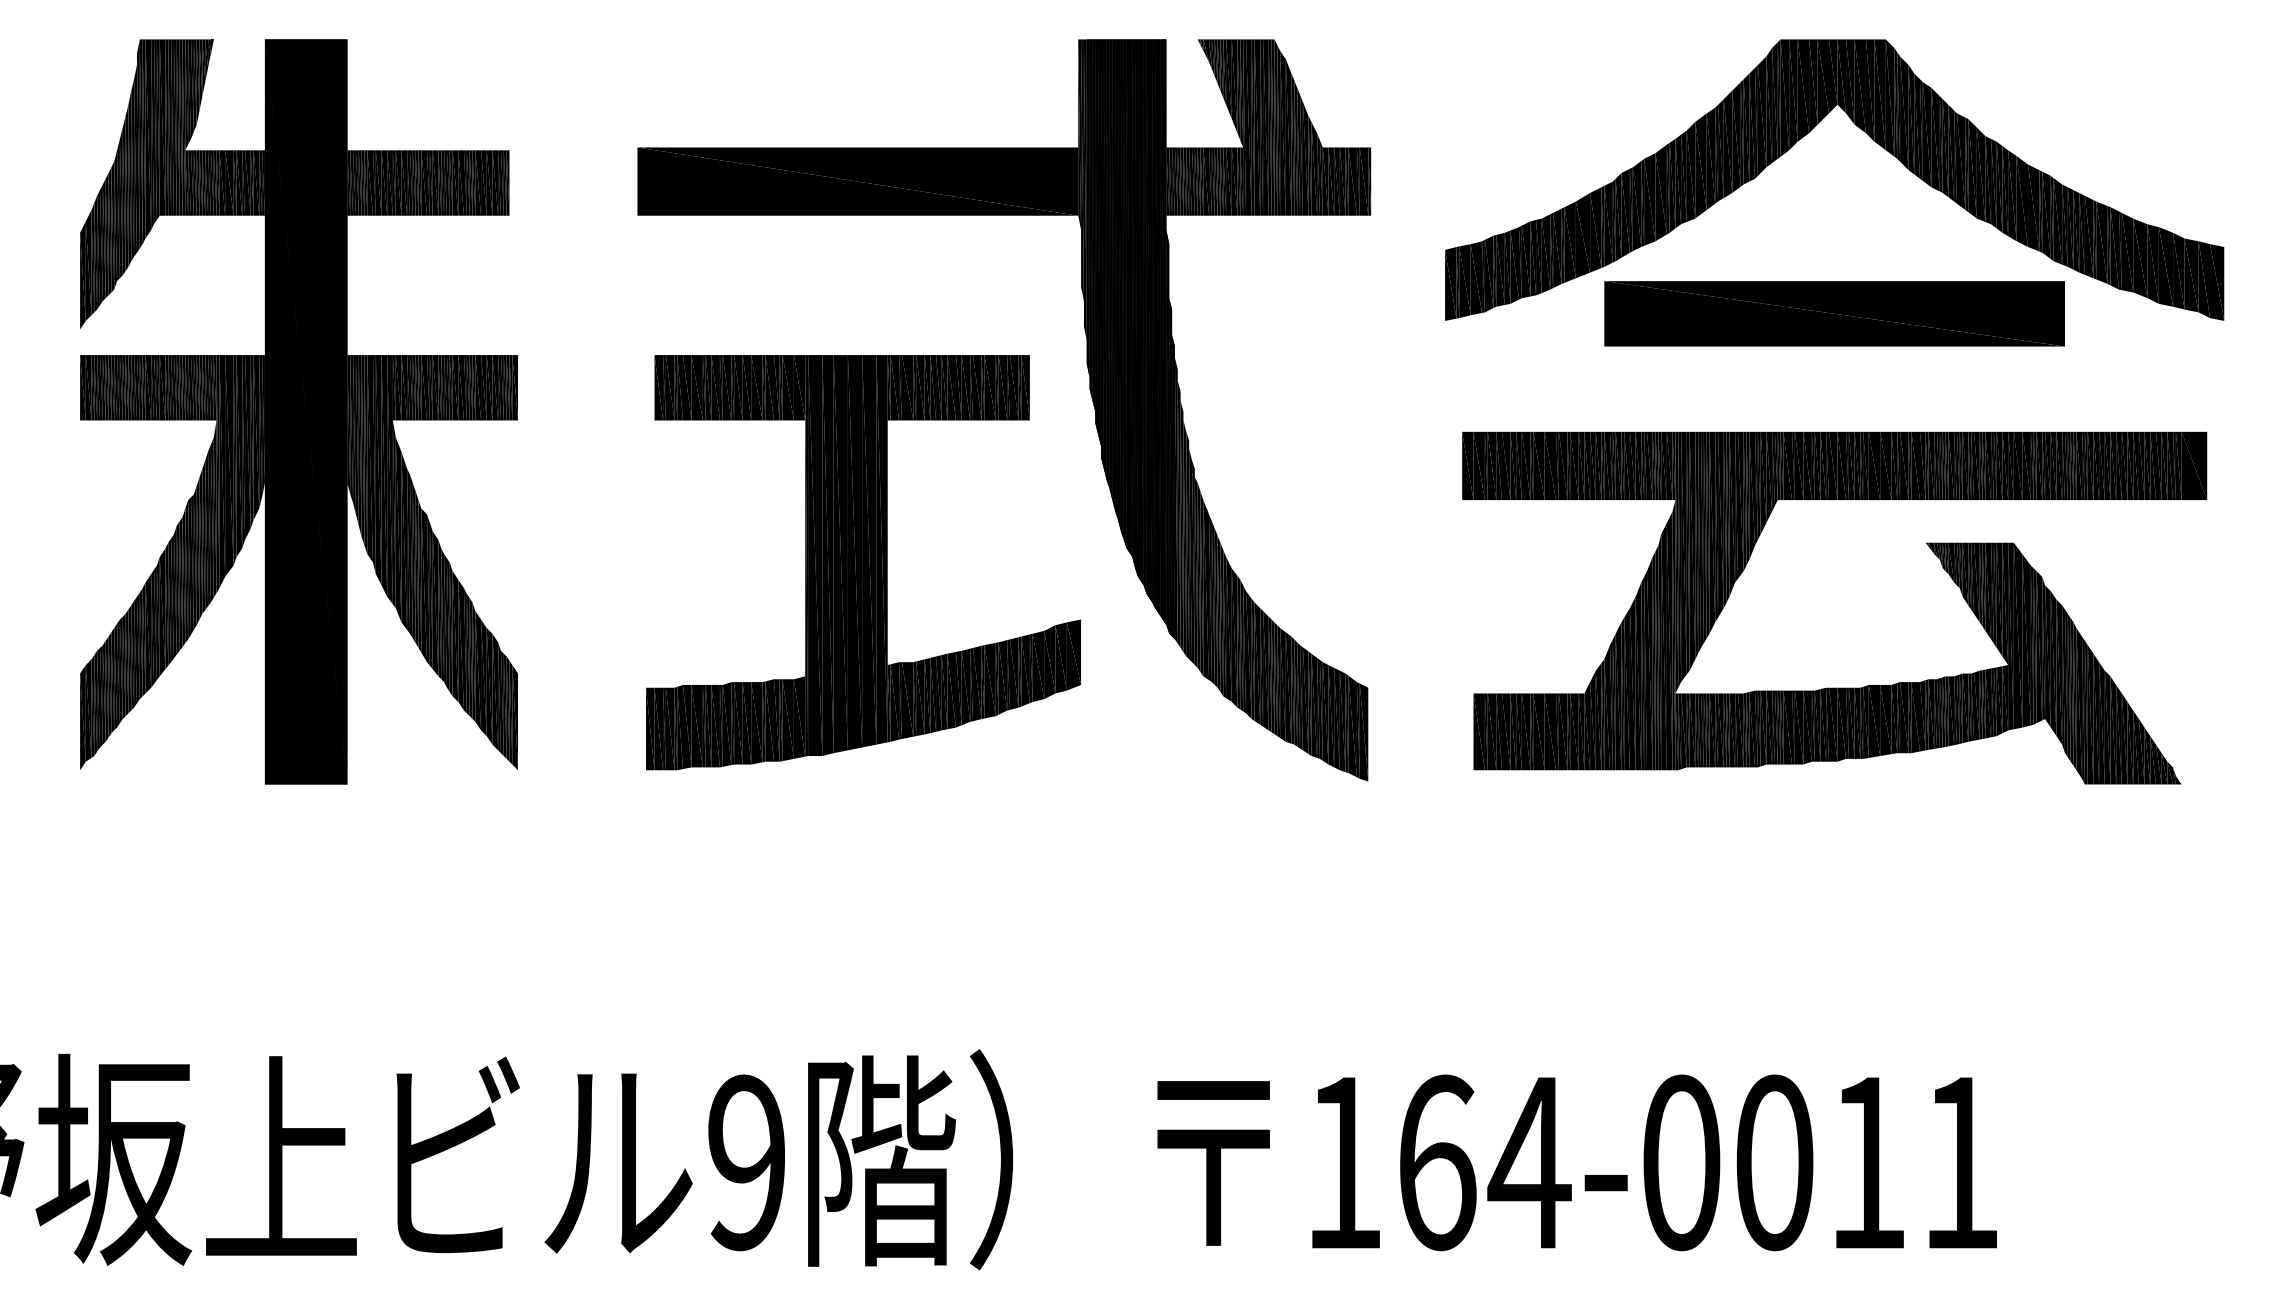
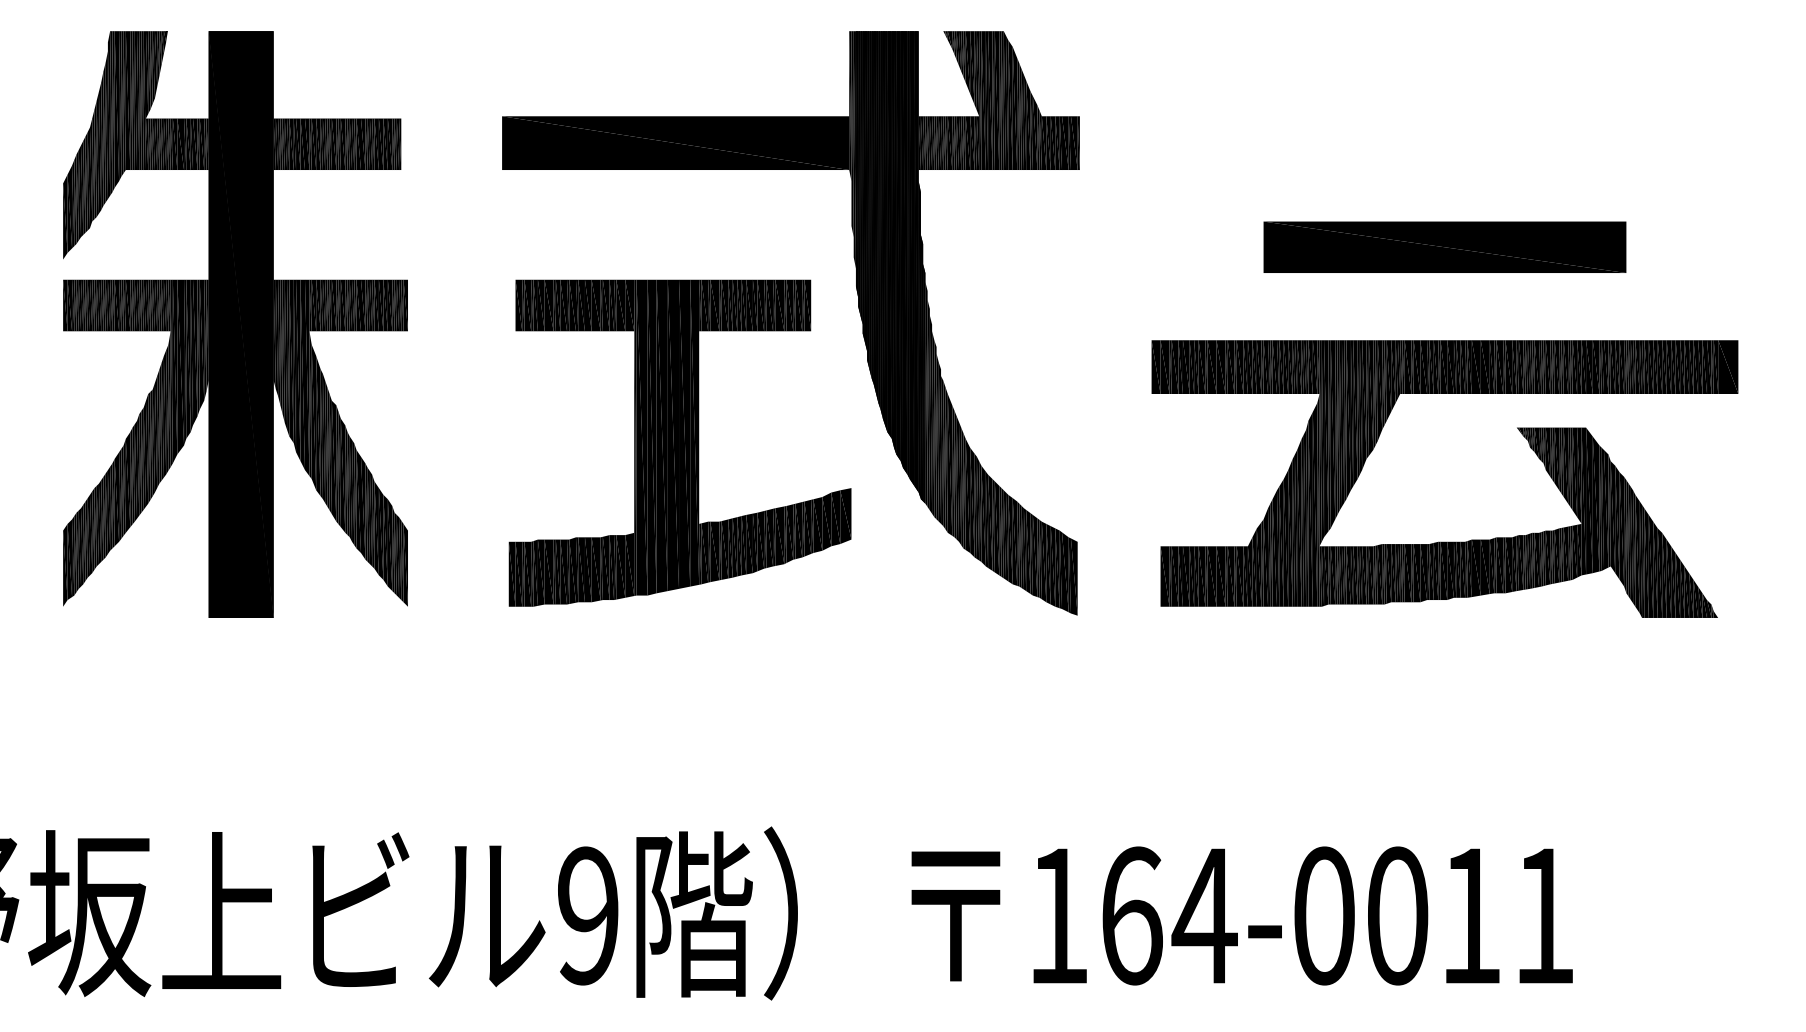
part: (1802, 138) -> (1419, 109), removed

